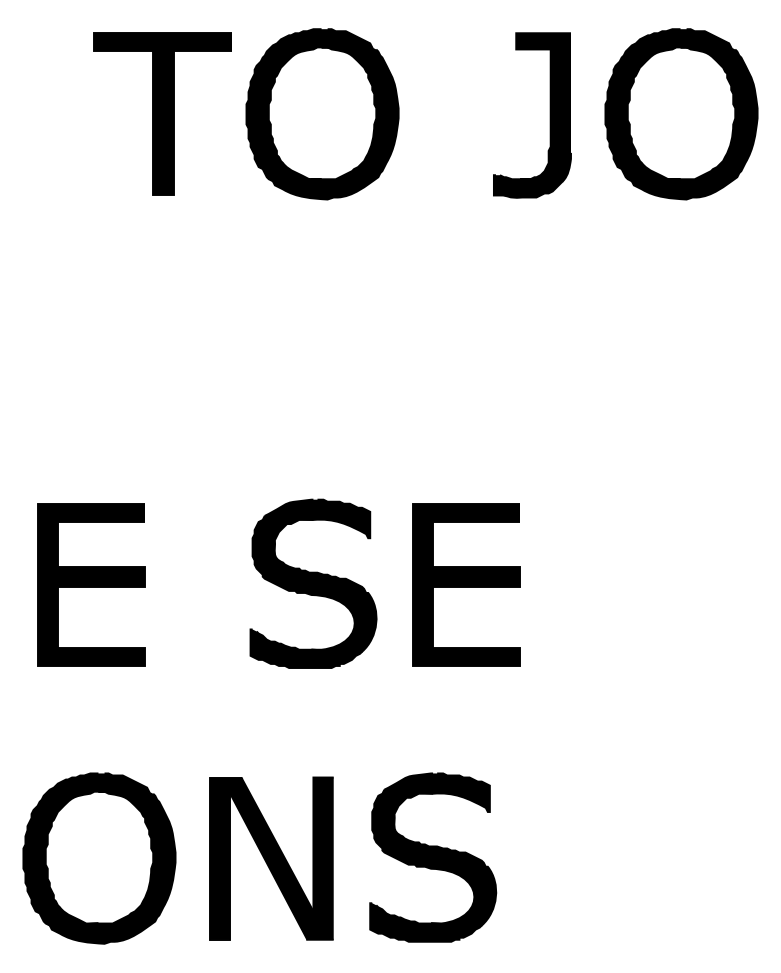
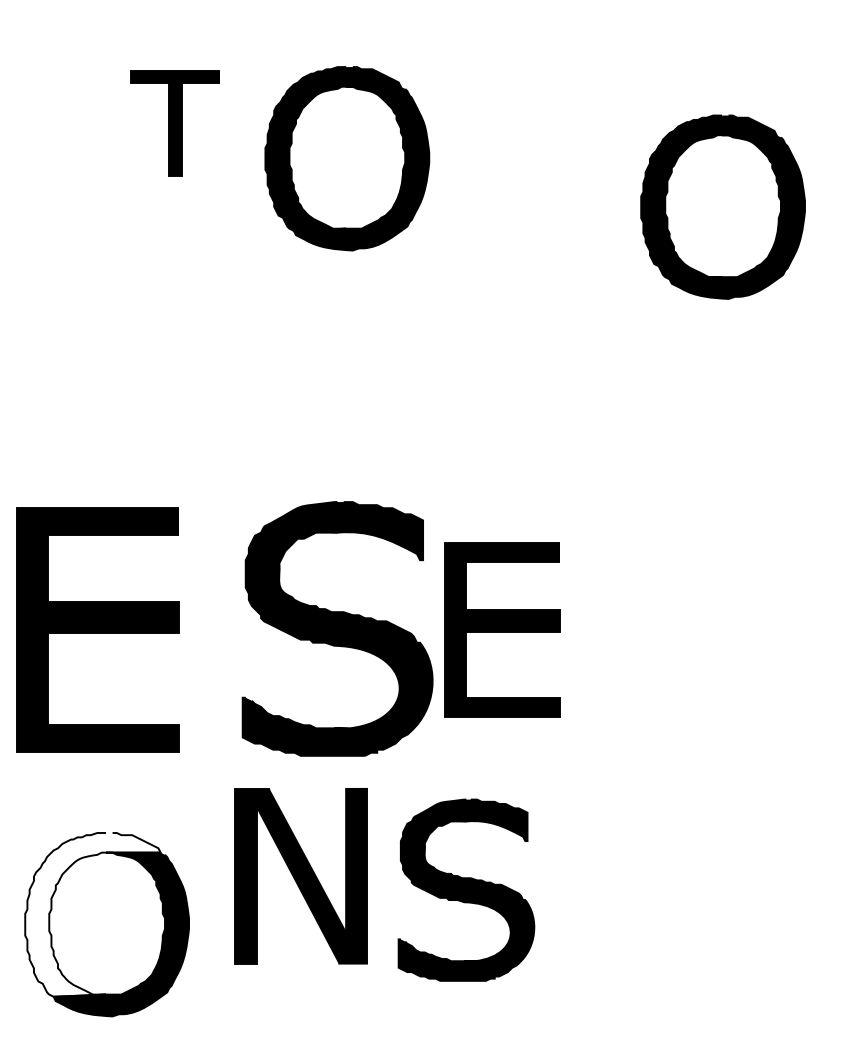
part: (162, 113) -> (174, 122), size x0.6
part: (322, 114) -> (347, 158), moved
part: (681, 114) -> (723, 207), moved
part: (549, 115) -> (591, 124), removed
part: (313, 583) -> (337, 628), size x1.4
part: (91, 584) -> (98, 629), size x1.4
fill: (86, 849) -> (93, 914), removed
part: (433, 857) -> (466, 890), moved
part: (271, 858) -> (300, 876), moved

